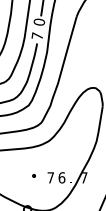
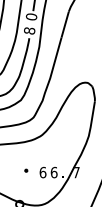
text: (37, 35) -> (29, 30), 7 -> 8
text: (50, 177) -> (42, 172), 7 -> 6

